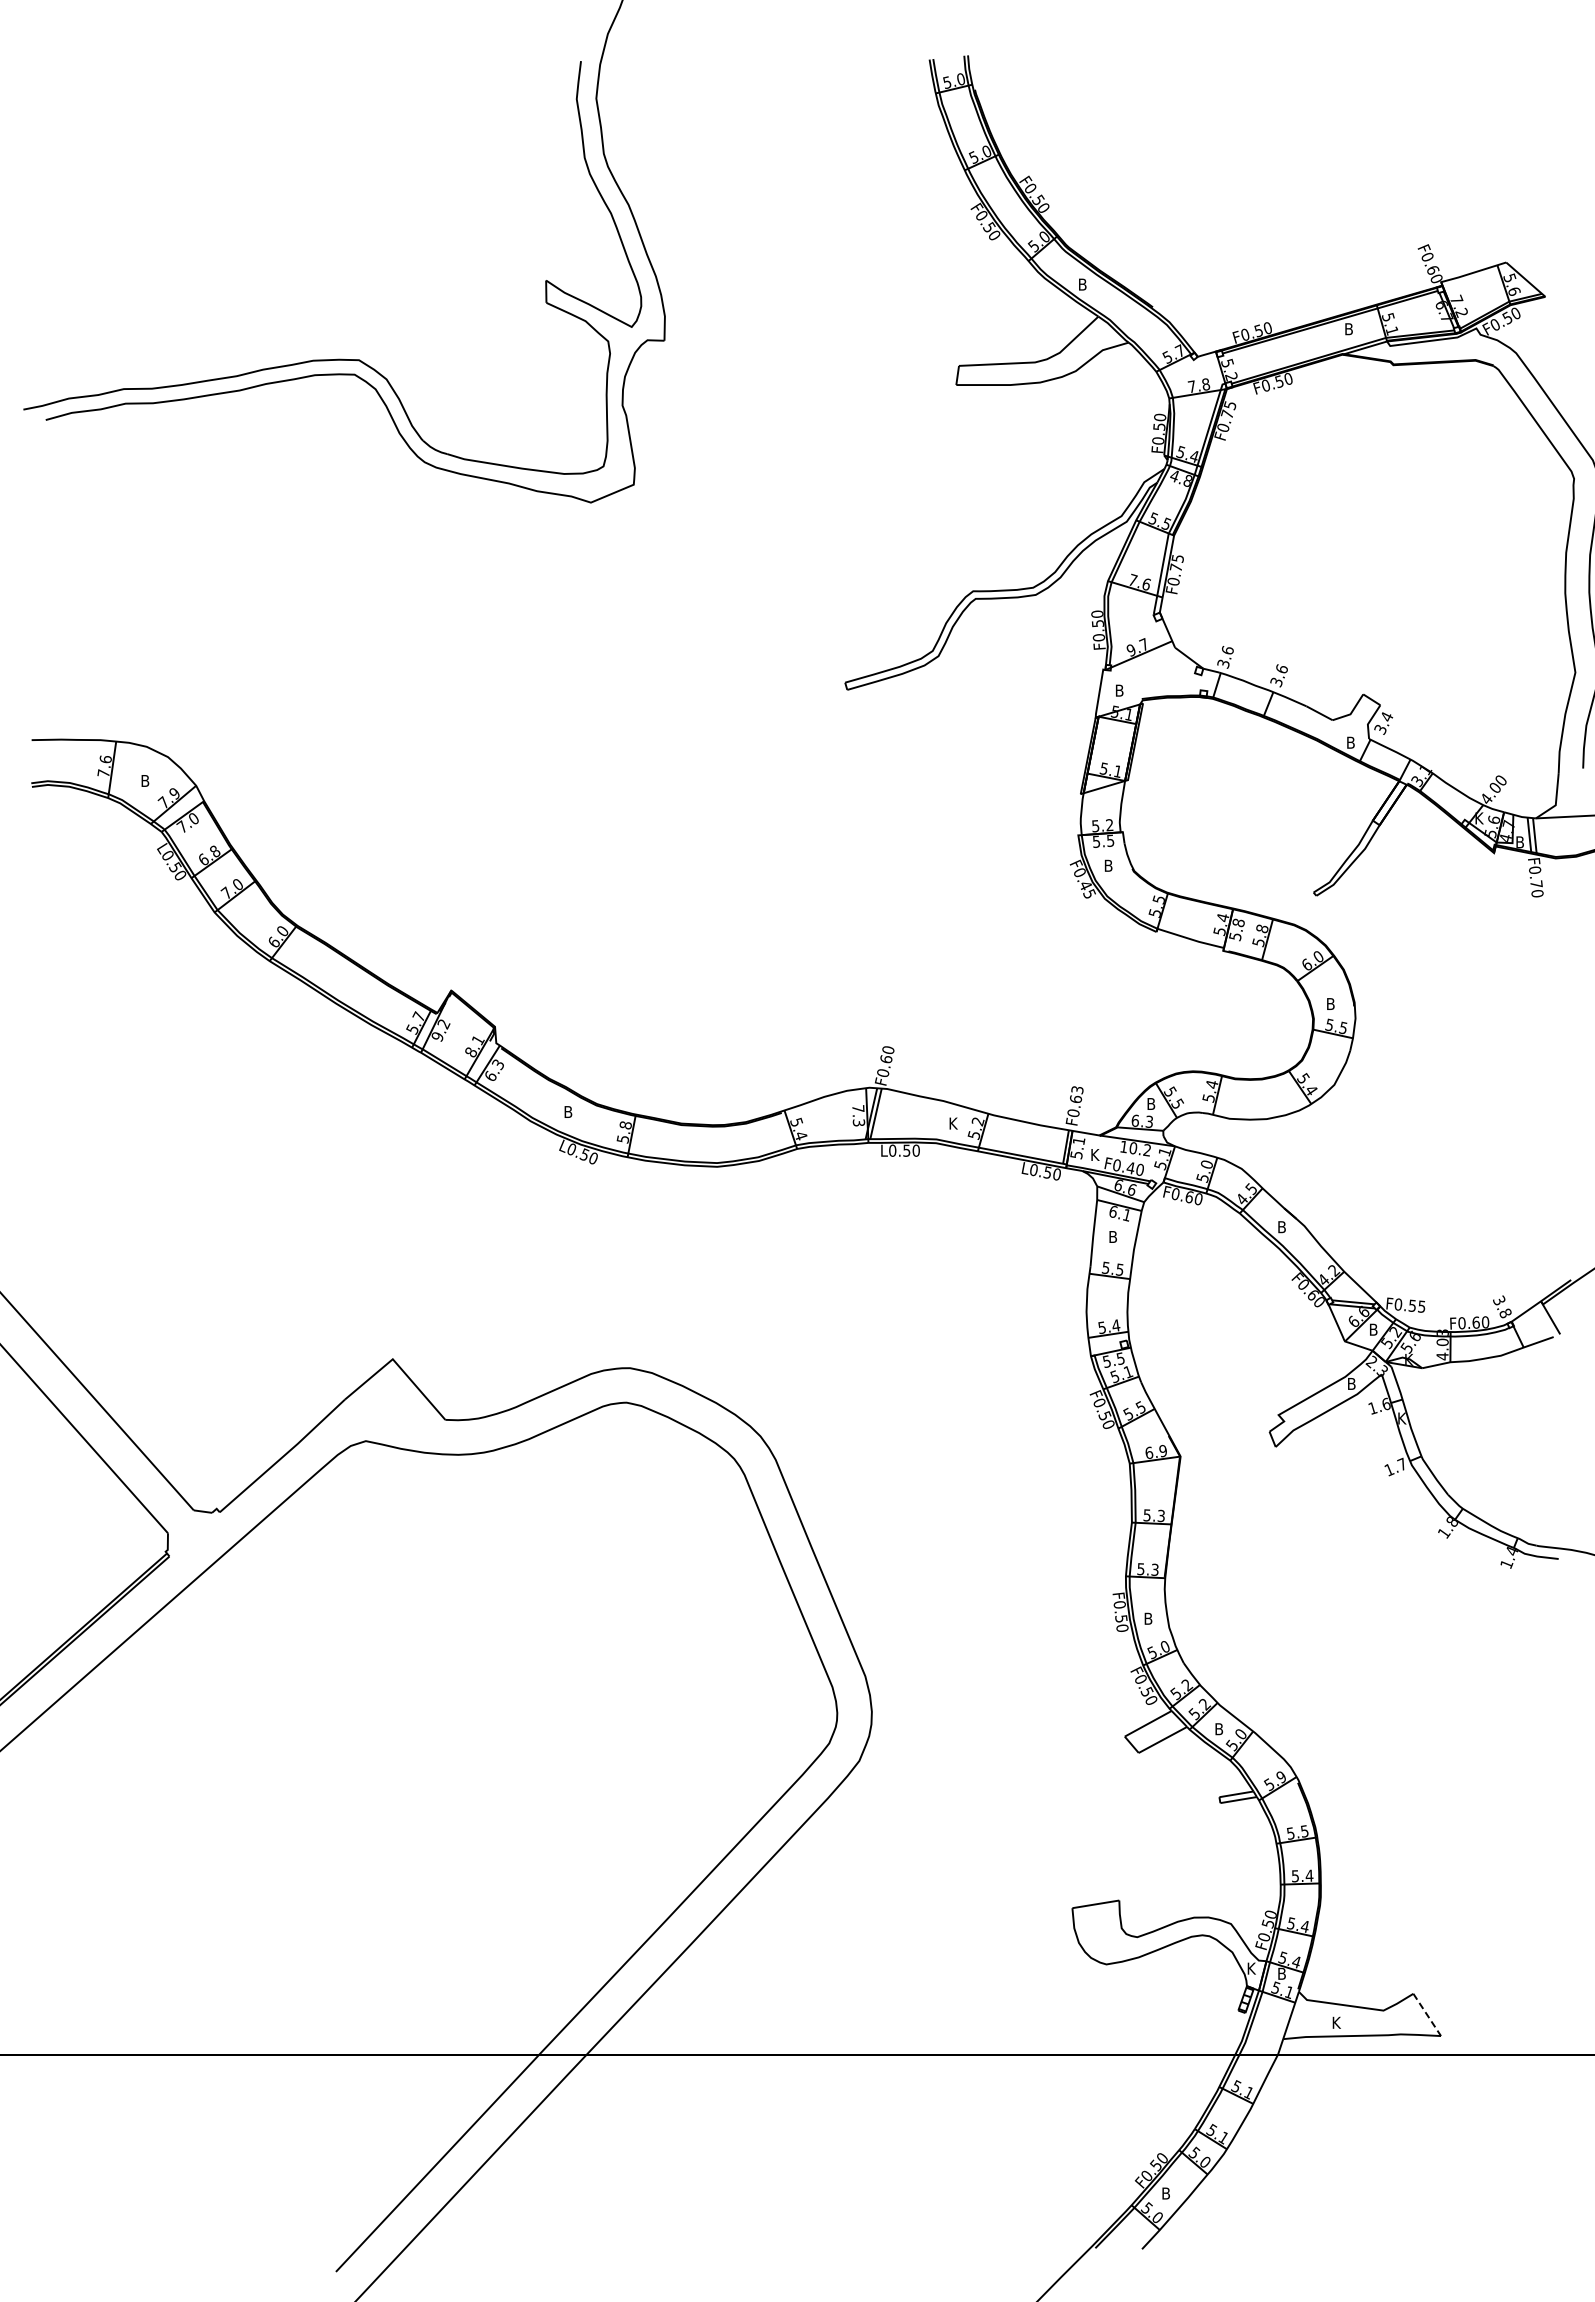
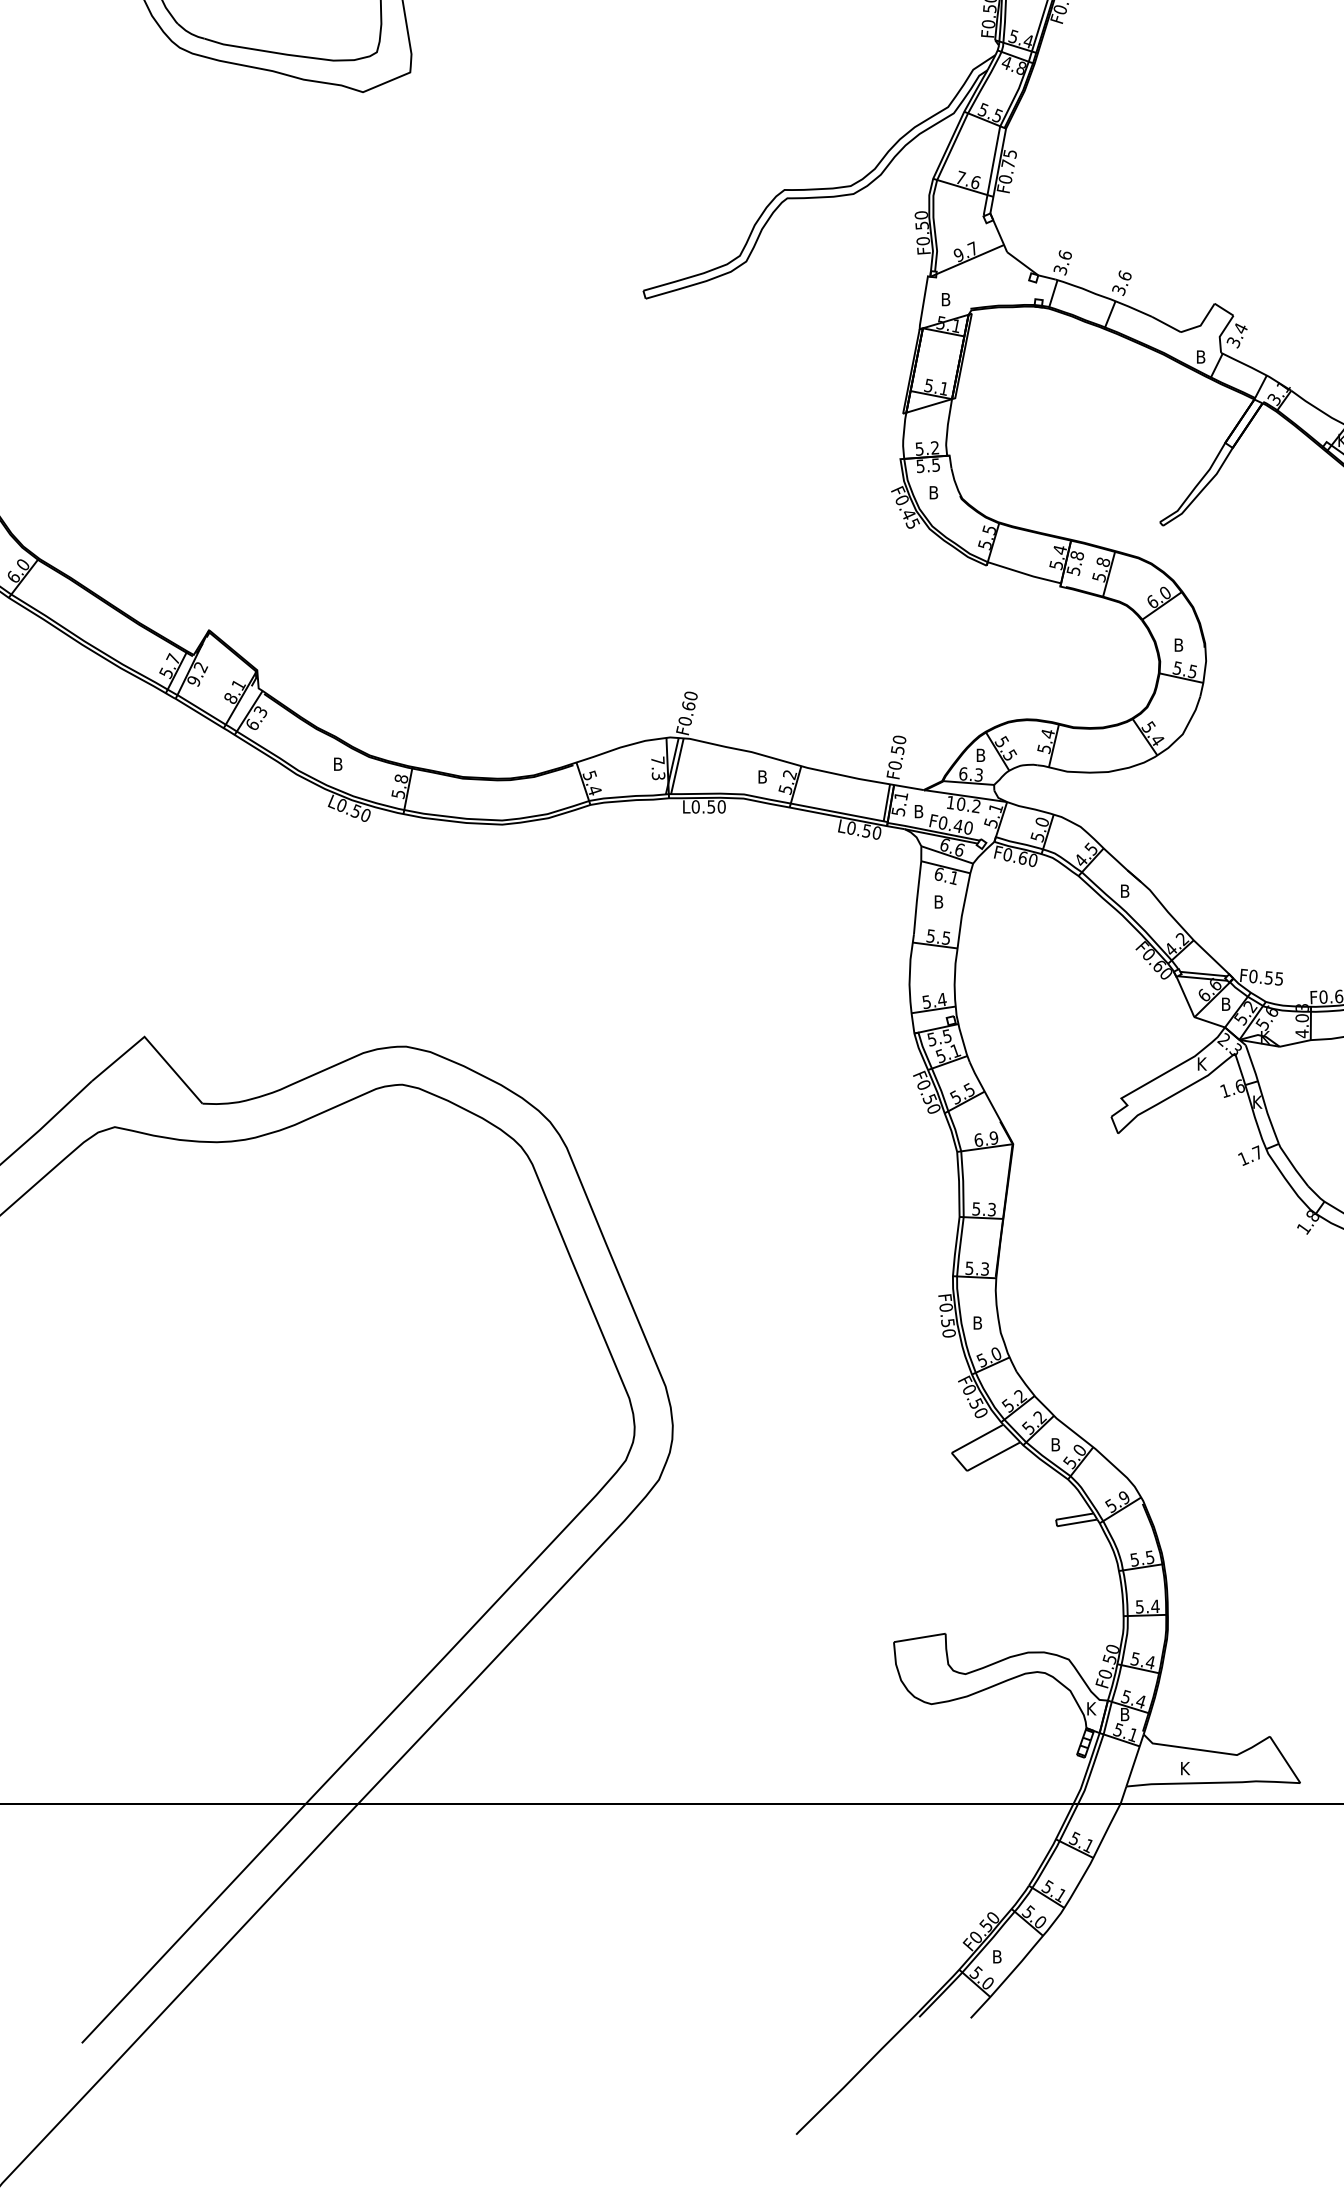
text: (1076, 1094) -> (898, 744), F0.63 -> F0.50
text: (954, 1123) -> (763, 776), K -> B
text: (1095, 1154) -> (919, 811), K -> B
text: (1352, 1383) -> (1202, 1063), B -> K
line: (1427, 2015) -> (1285, 1760), dashed -> solid

